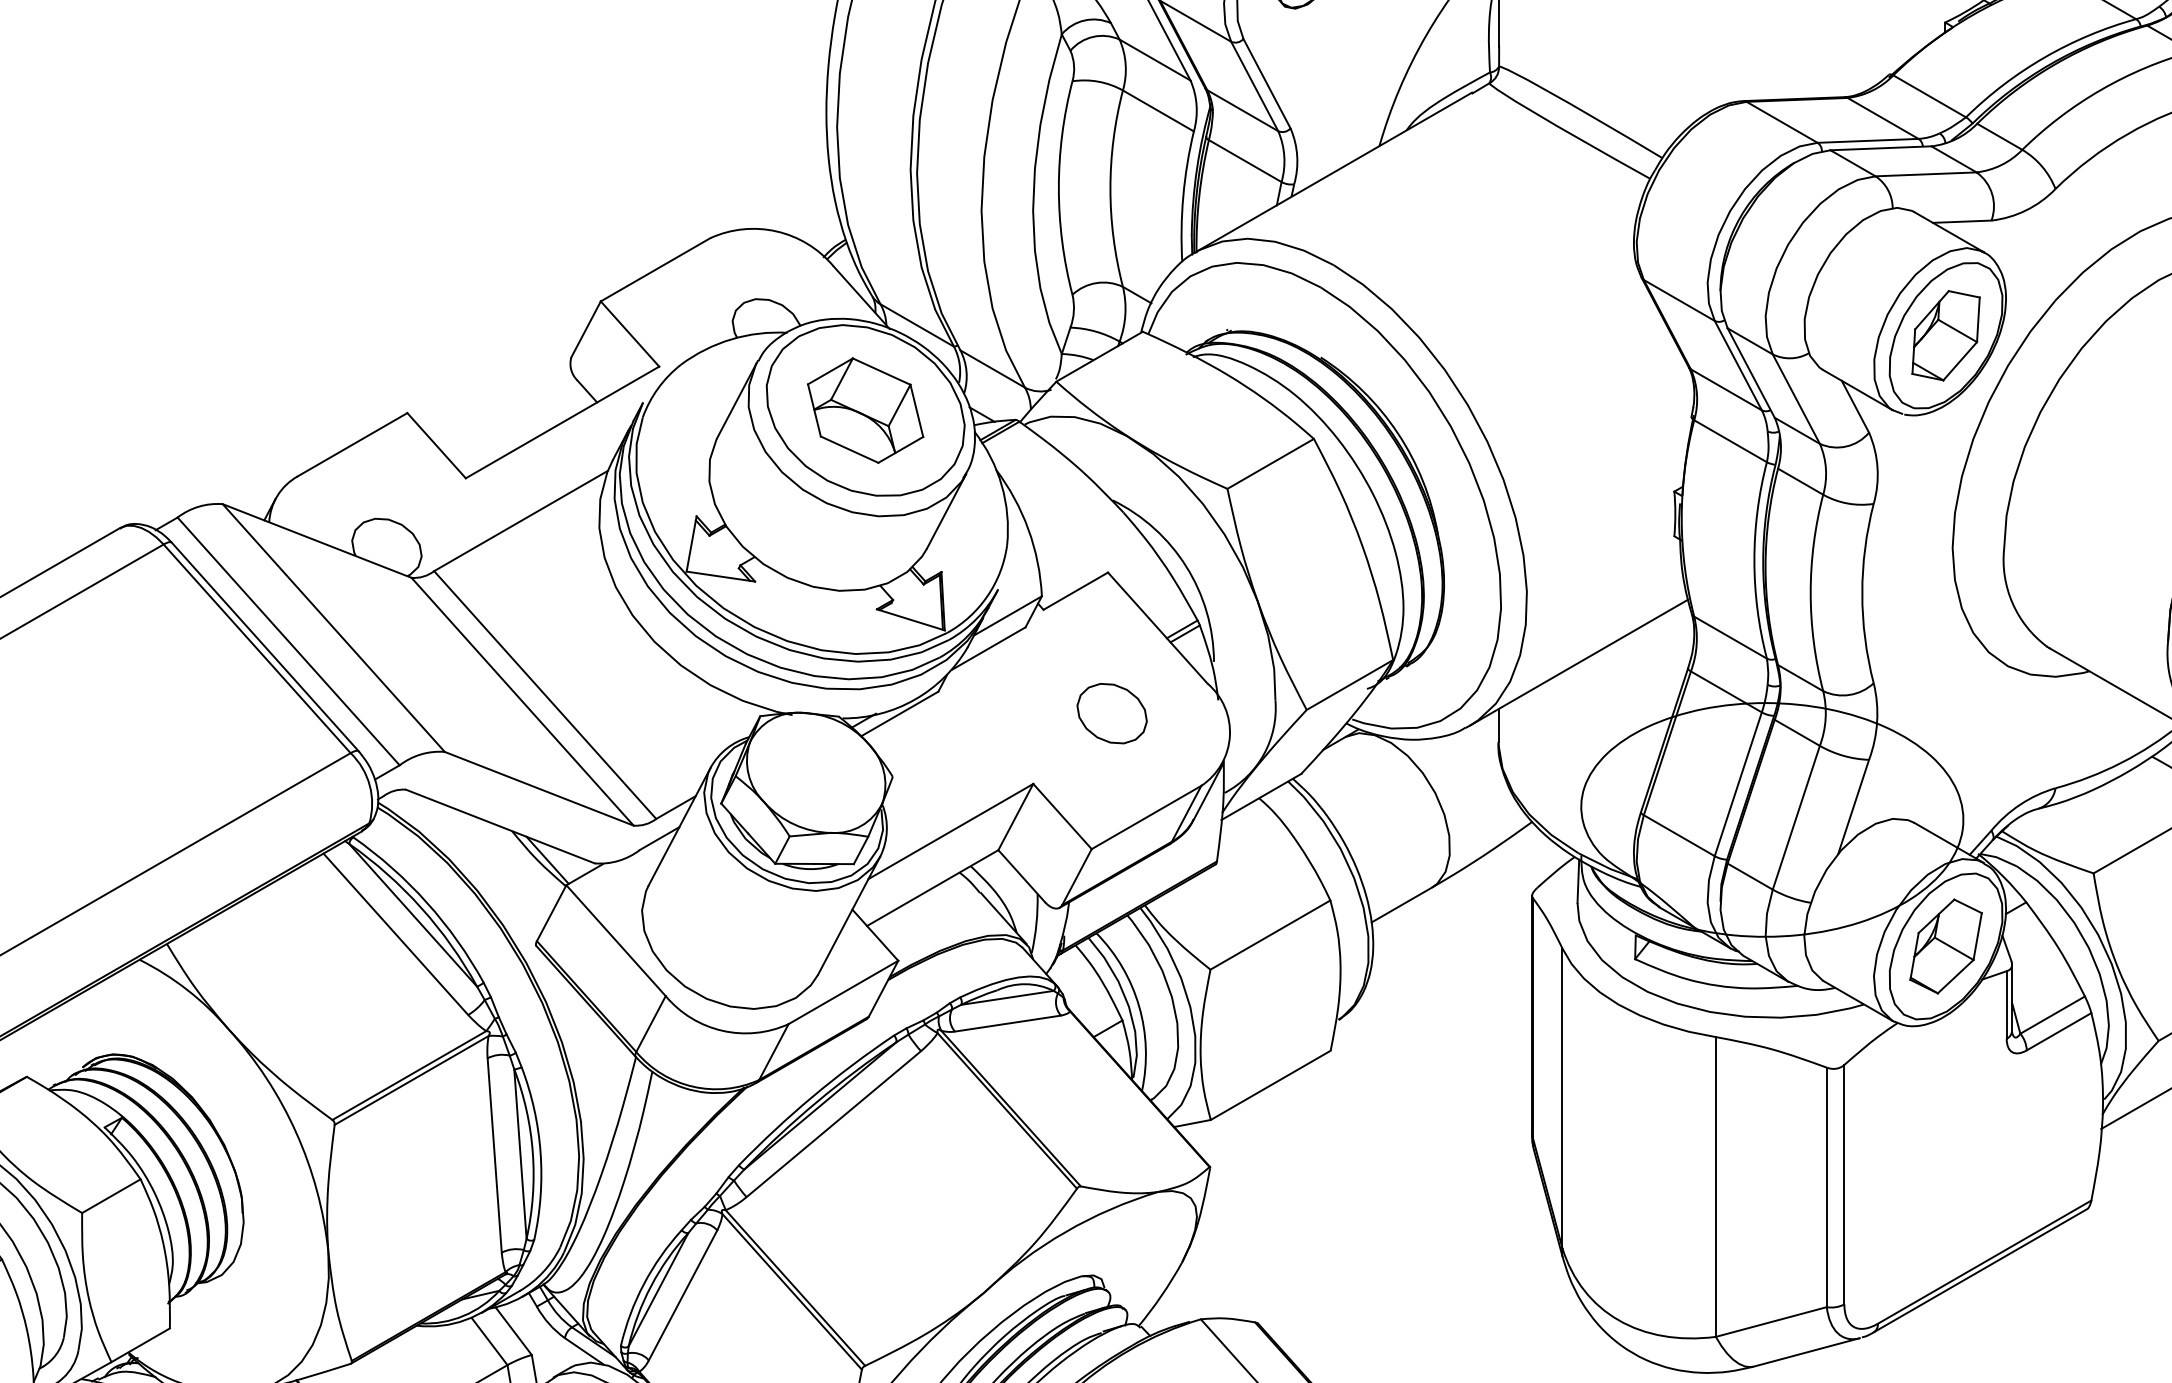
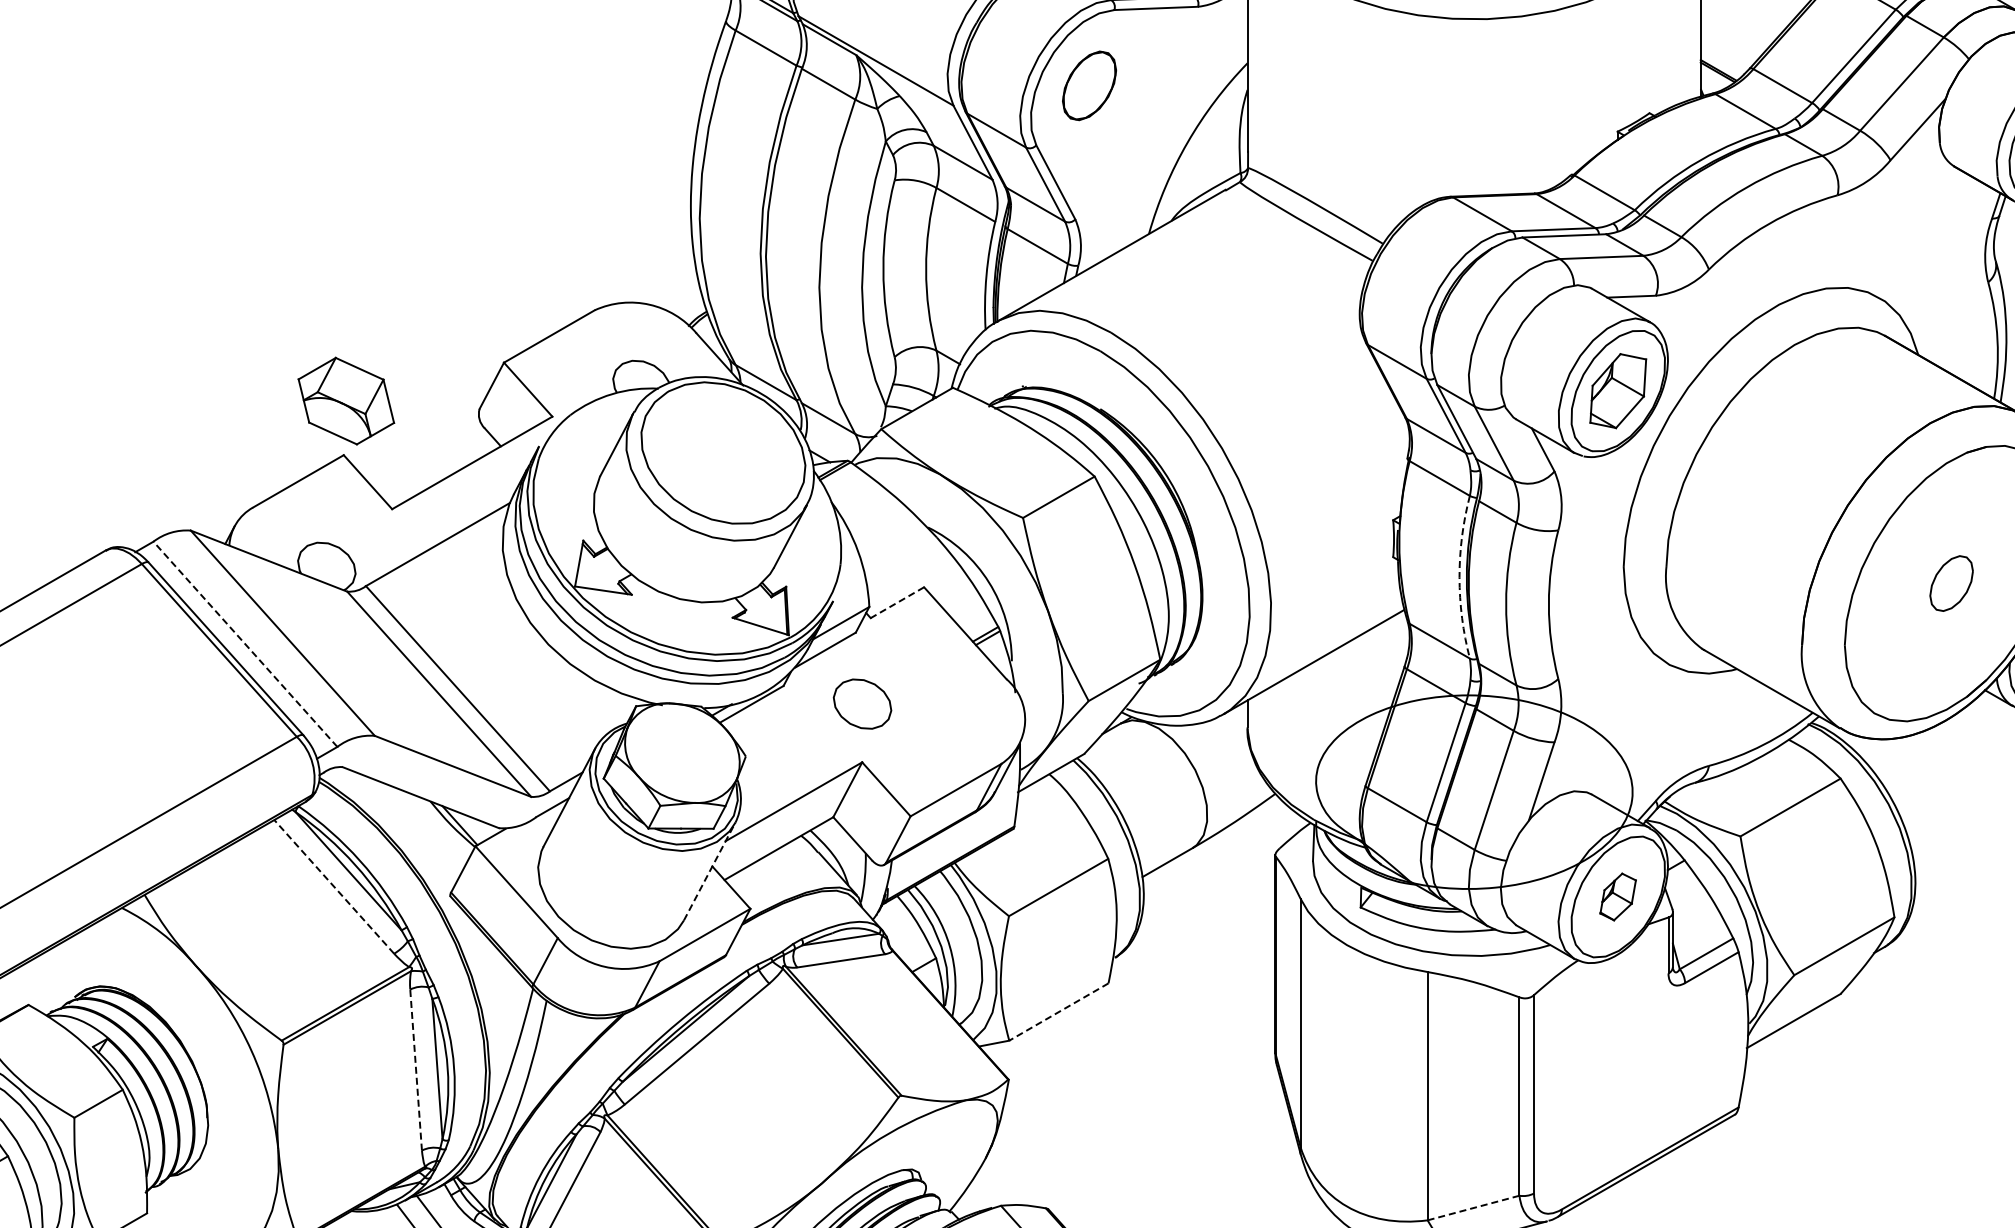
part: (865, 409) -> (346, 400), moved
arc: (1754, 560) -> (1459, 577), solid -> dashed
line: (1075, 590) -> (897, 602), solid -> dashed
line: (288, 641) -> (245, 644), solid -> dashed
part: (1112, 712) -> (862, 703), moved
line: (848, 915) -> (709, 871), solid -> dashed
line: (396, 933) -> (334, 886), solid -> dashed
part: (1945, 945) -> (1617, 896), size x0.6
line: (1270, 1085) -> (1058, 1012), solid -> dashed
line: (495, 1155) -> (416, 1070), solid -> dashed
line: (1771, 1322) -> (1473, 1208), solid -> dashed

